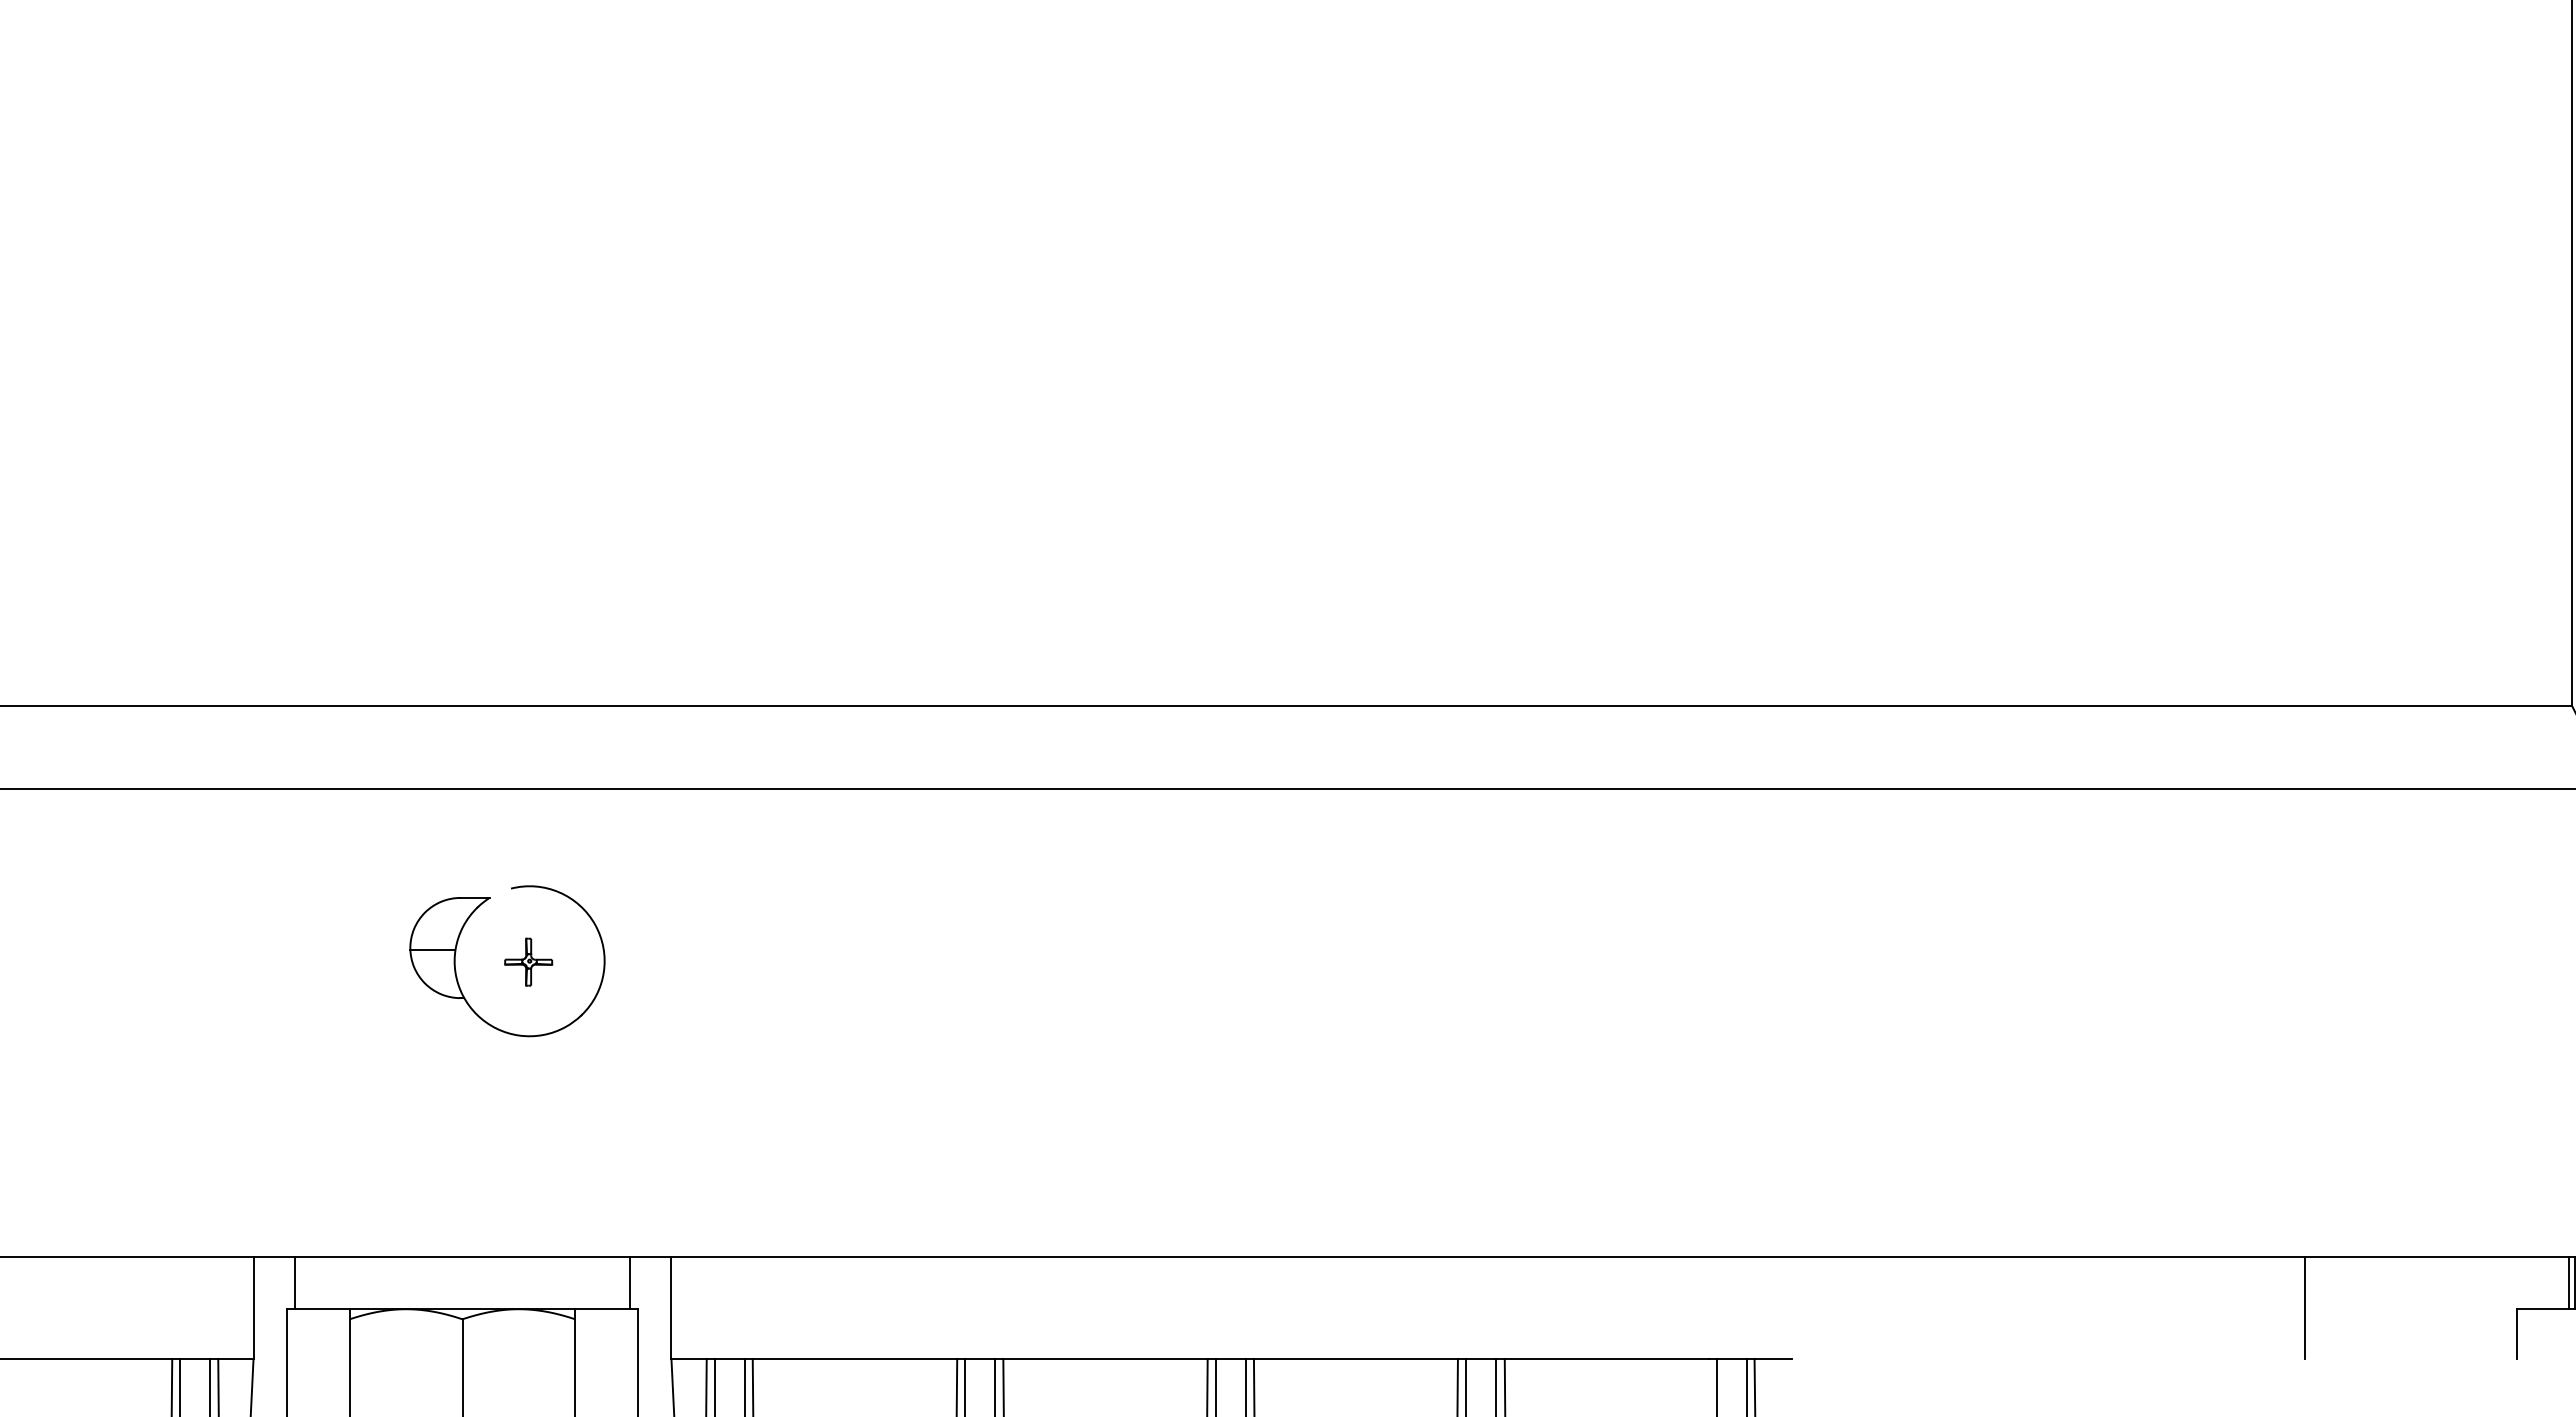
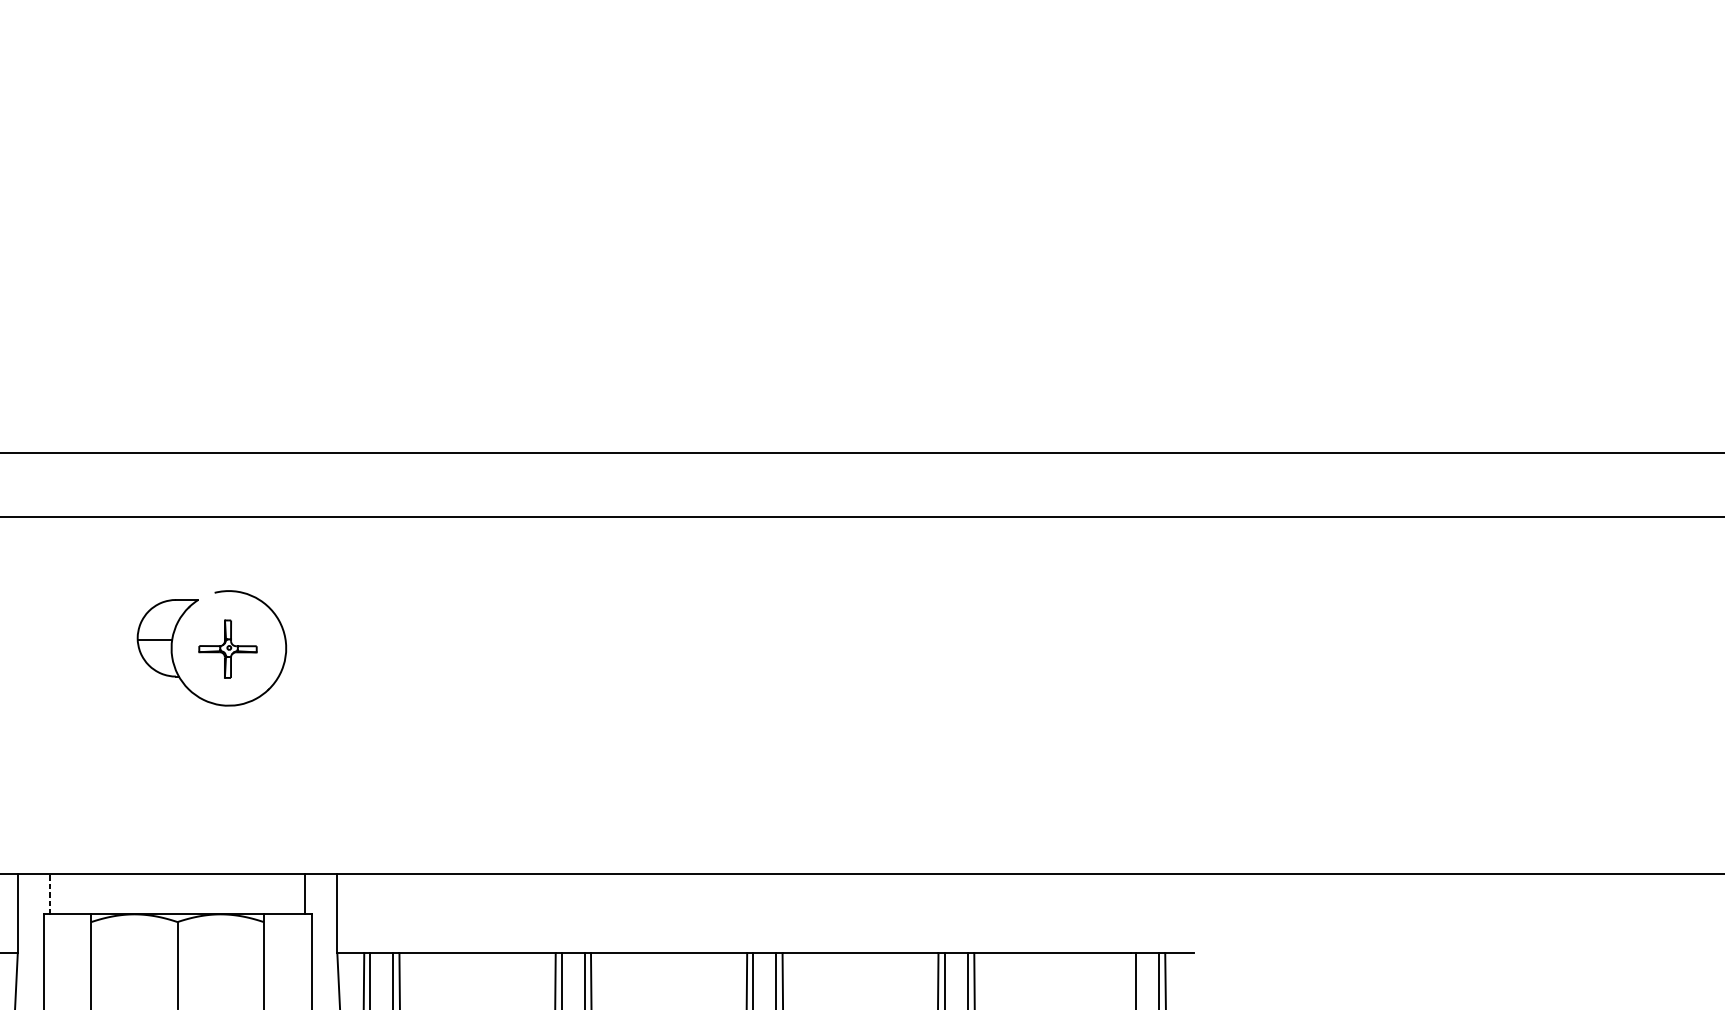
part: (528, 961) -> (228, 648), size x1.6
line: (295, 1282) -> (49, 893), solid -> dashed
line: (2304, 1308) -> (1585, 913), removed

